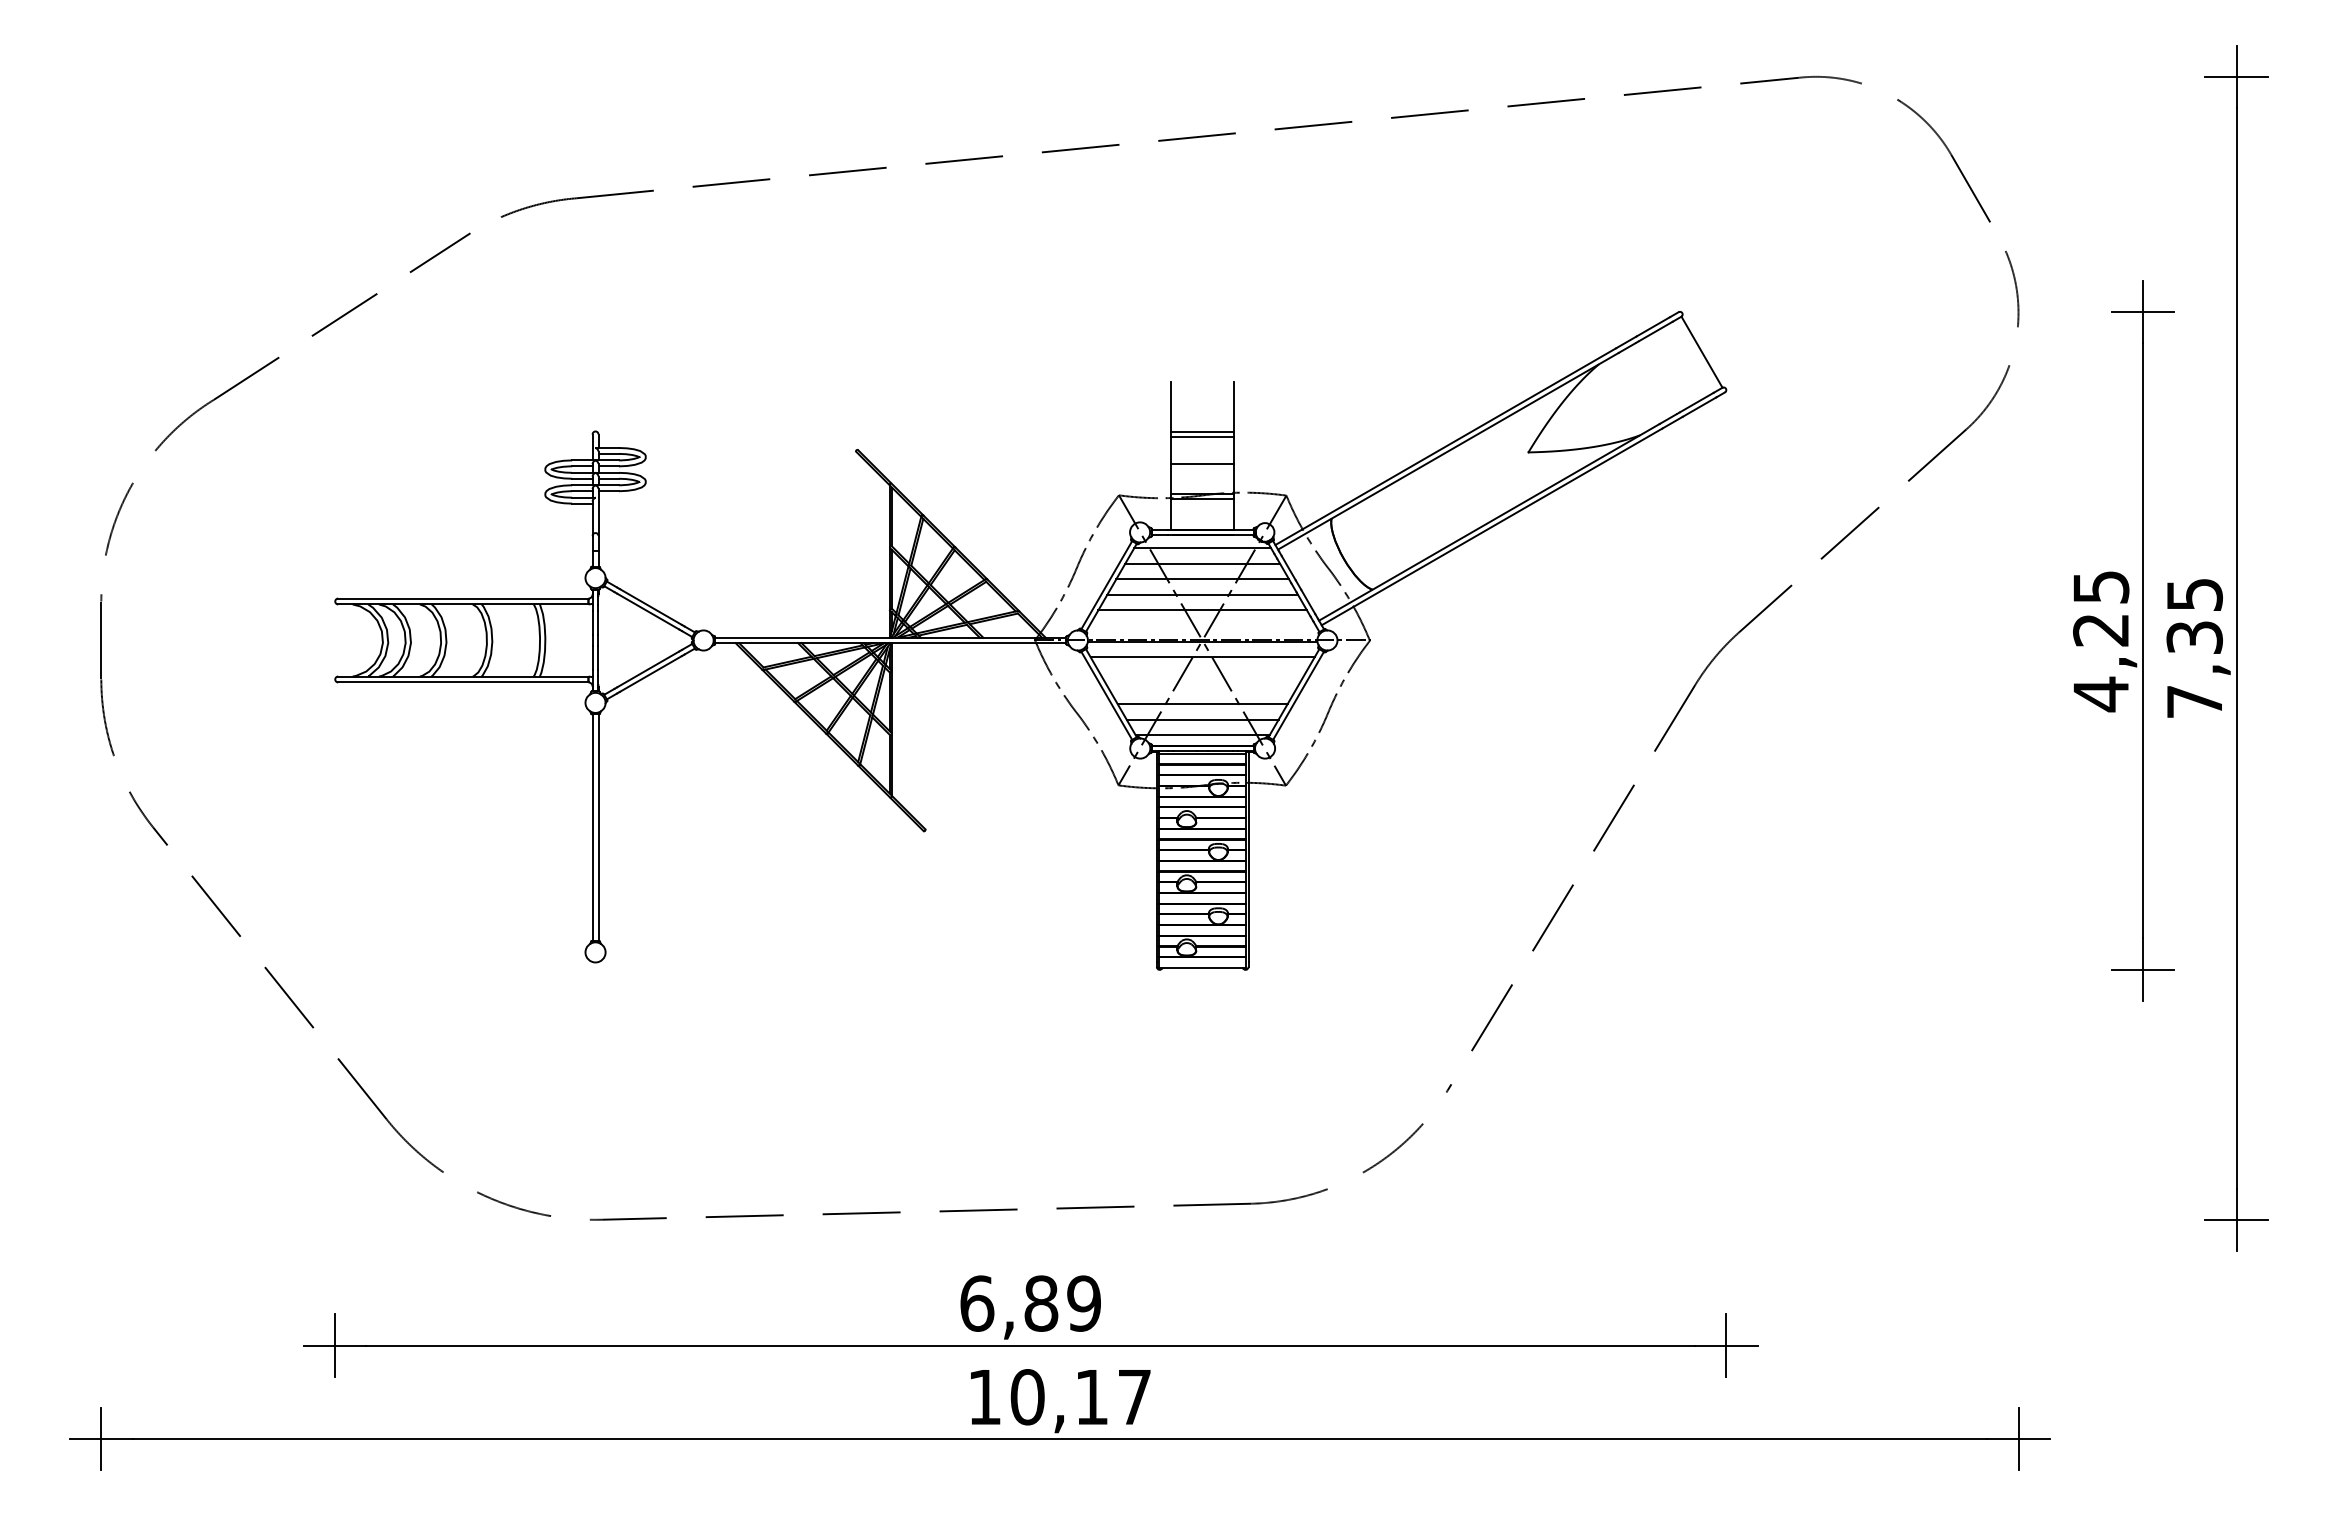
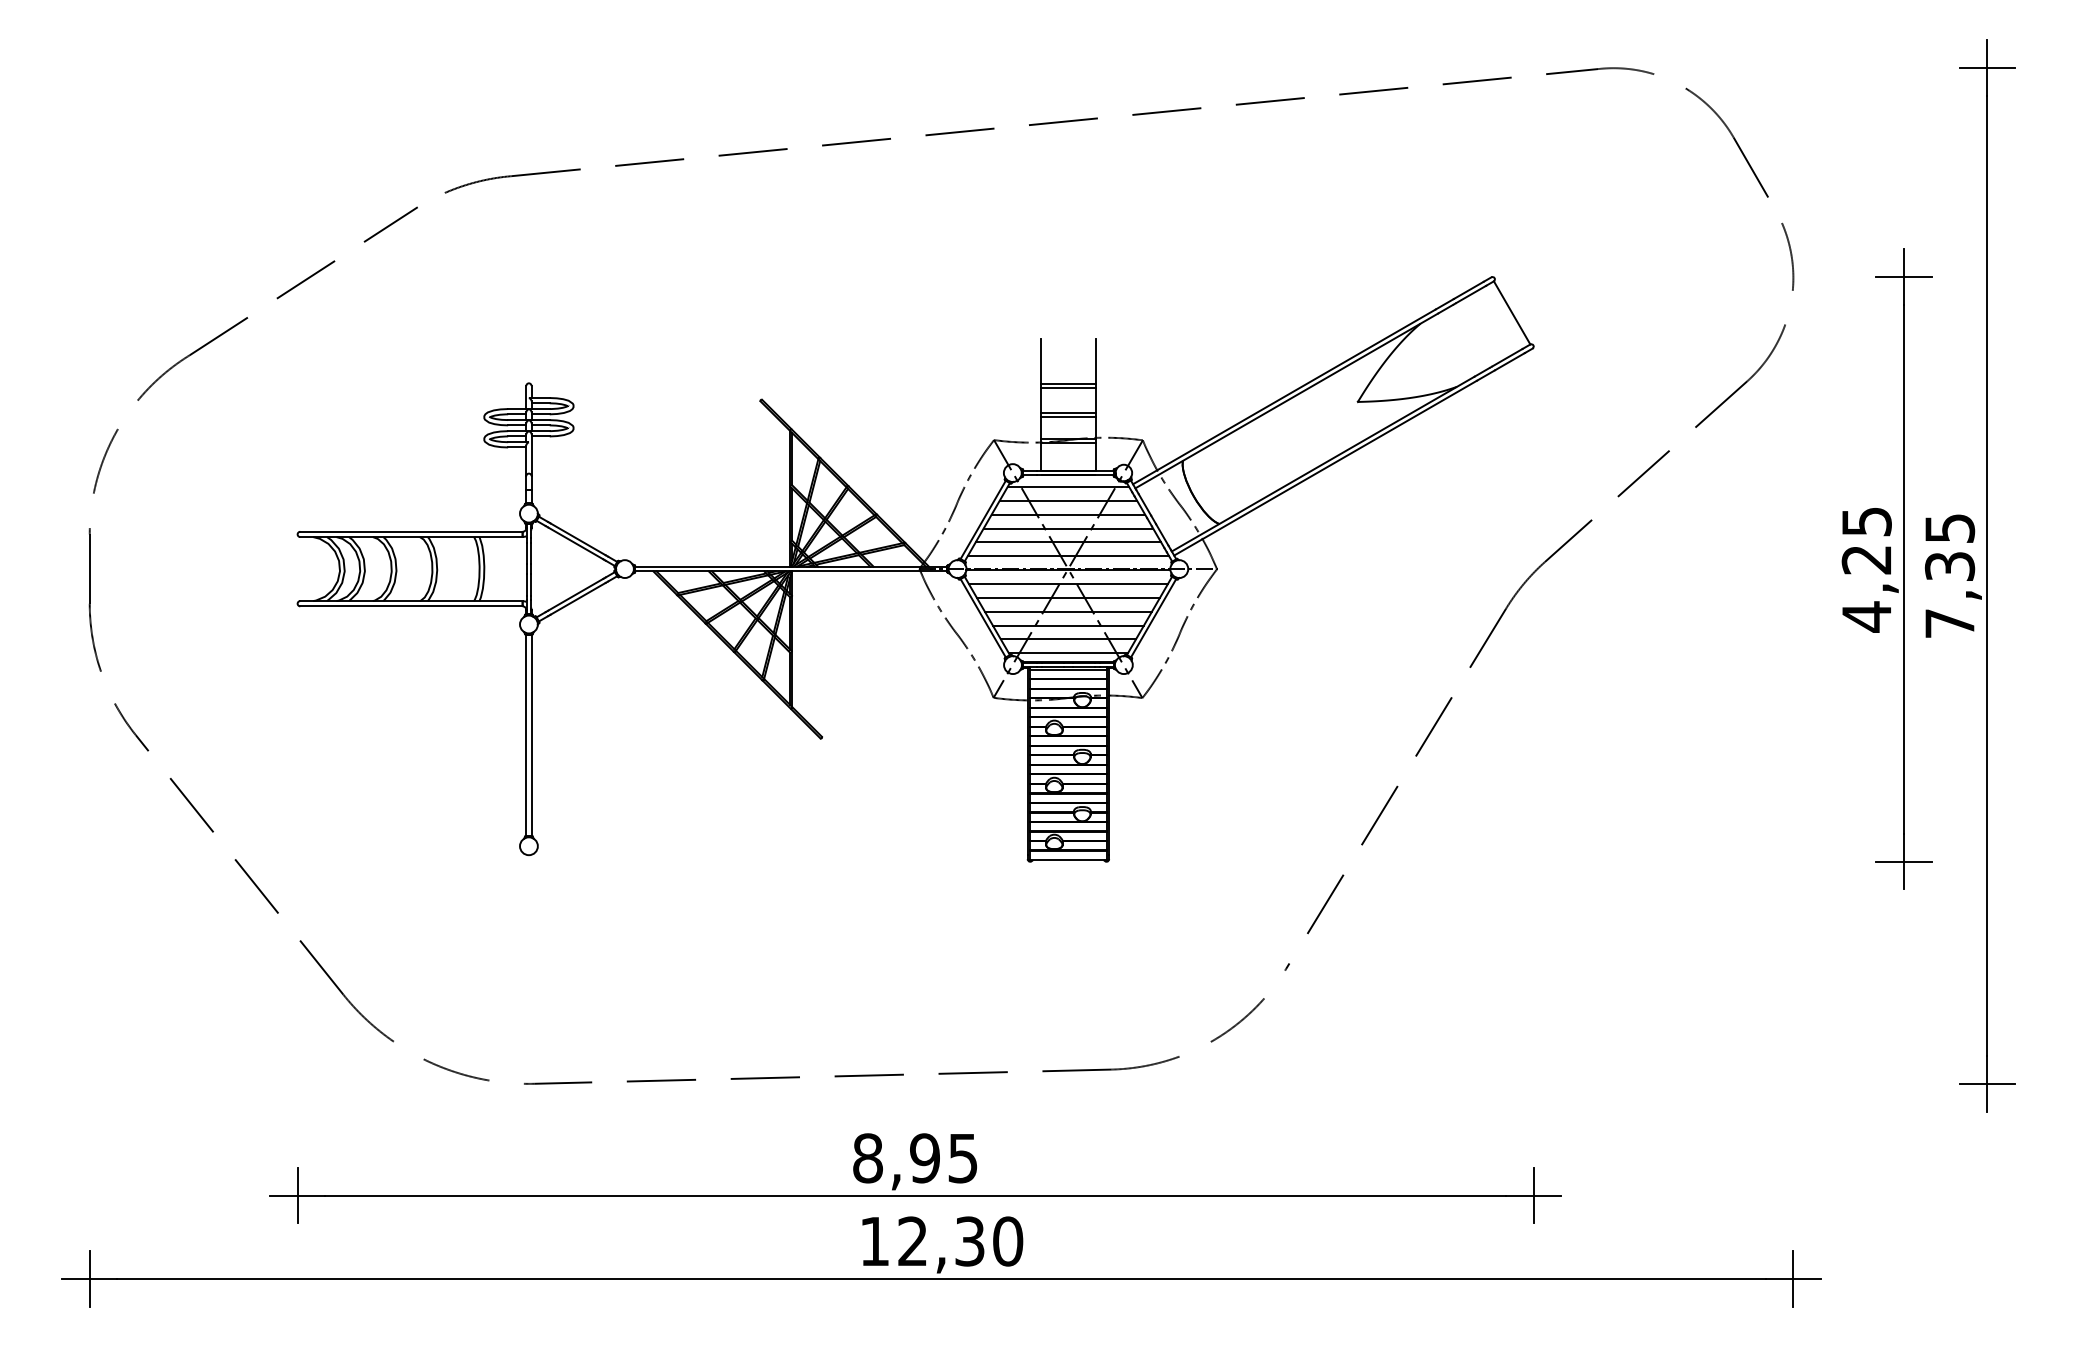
line: (1202, 469) -> (1068, 417), added
line: (1202, 626) -> (1068, 556), added
line: (1202, 672) -> (1068, 597), added
line: (1202, 688) -> (1068, 611), added
text: (1030, 1303) -> (915, 1158), 6,89 -> 8,95
text: (1080, 1397) -> (959, 1241), 10,17 -> 12,30

